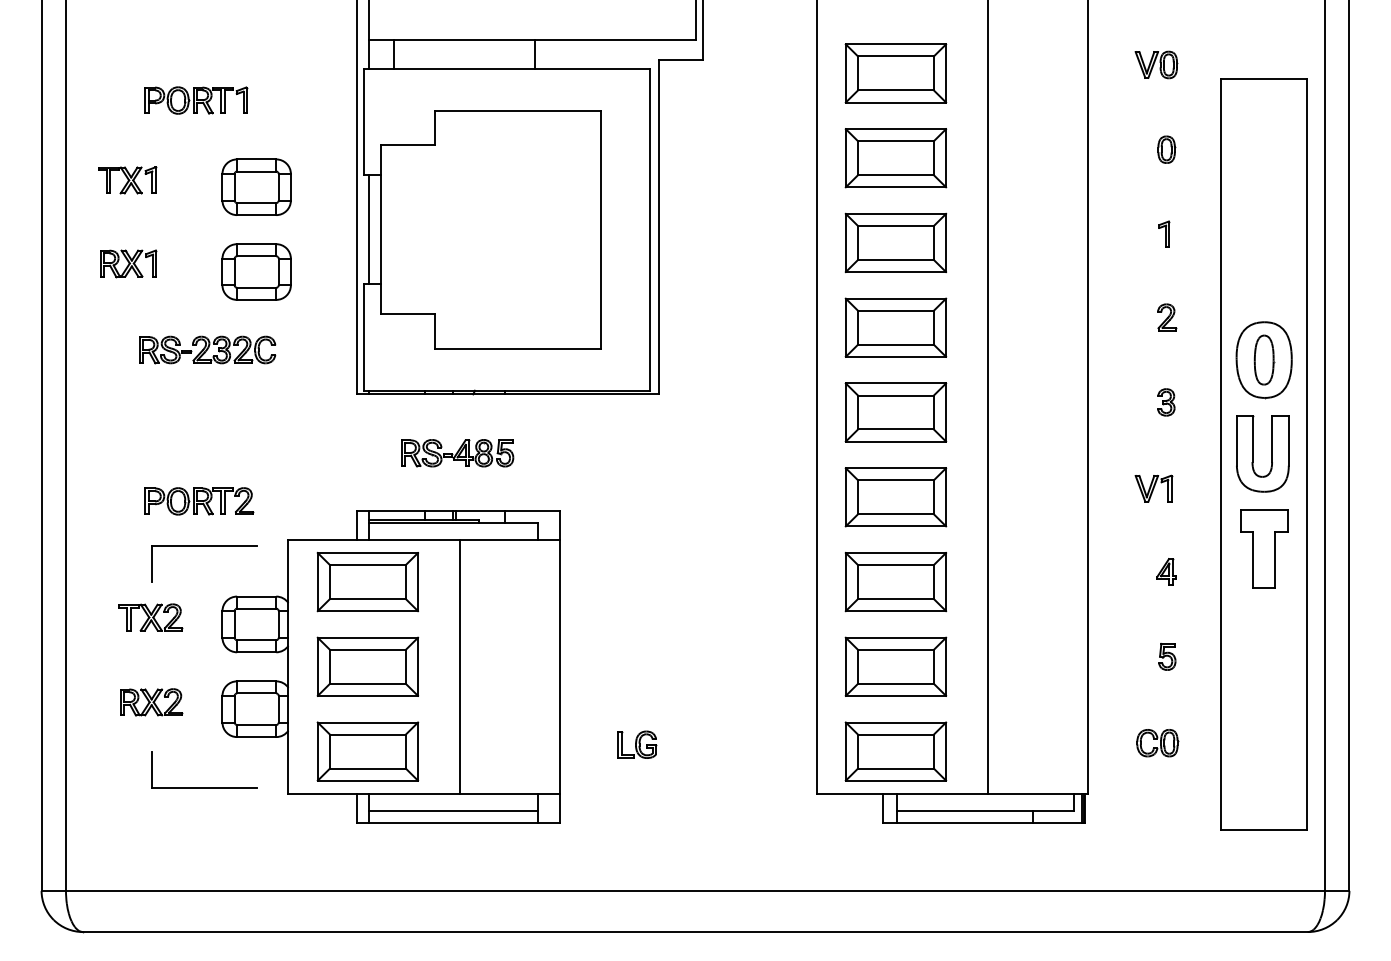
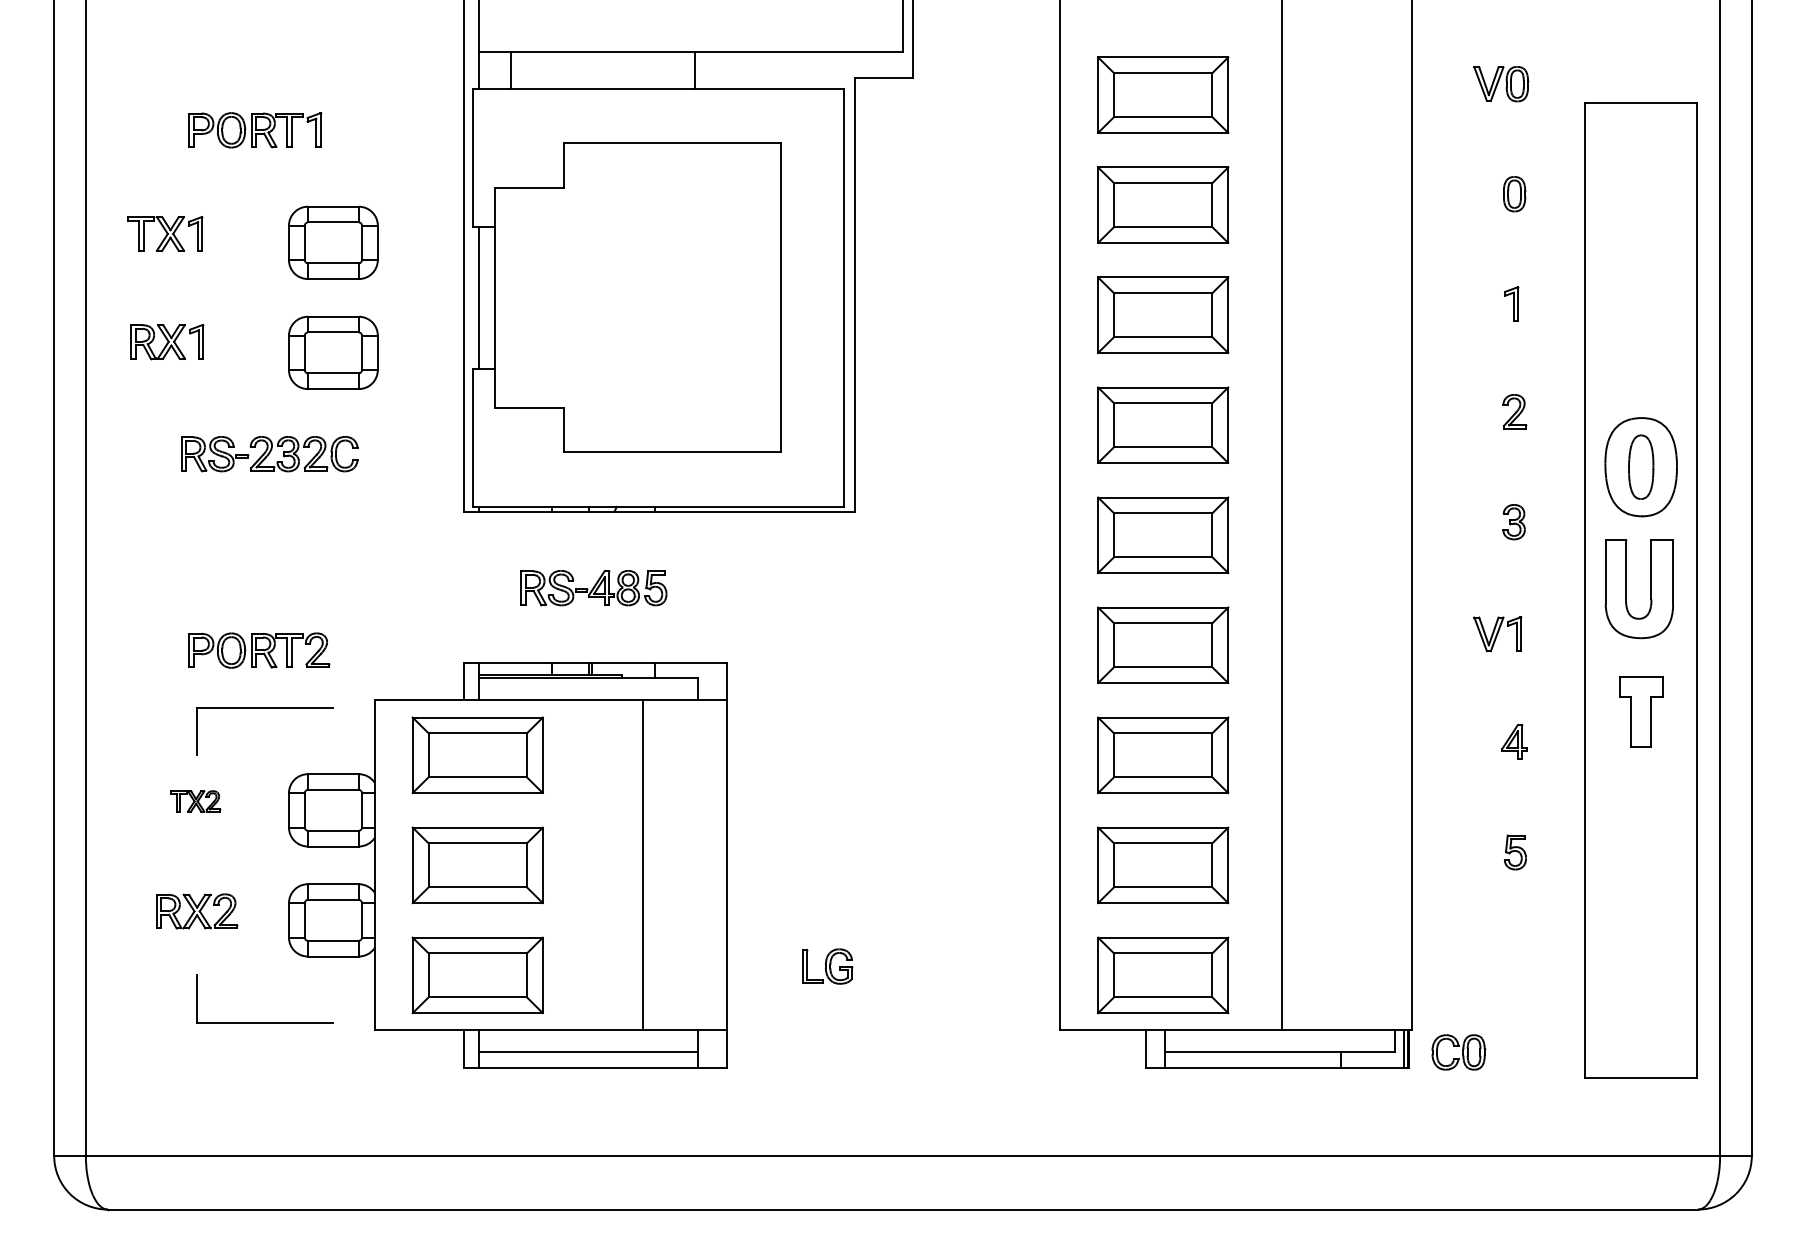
part: (1264, 548) -> (1641, 711), size x0.7
part: (150, 617) -> (195, 801), size x0.6
line: (459, 666) -> (642, 865), moved
part: (1157, 743) -> (1458, 1052), moved

